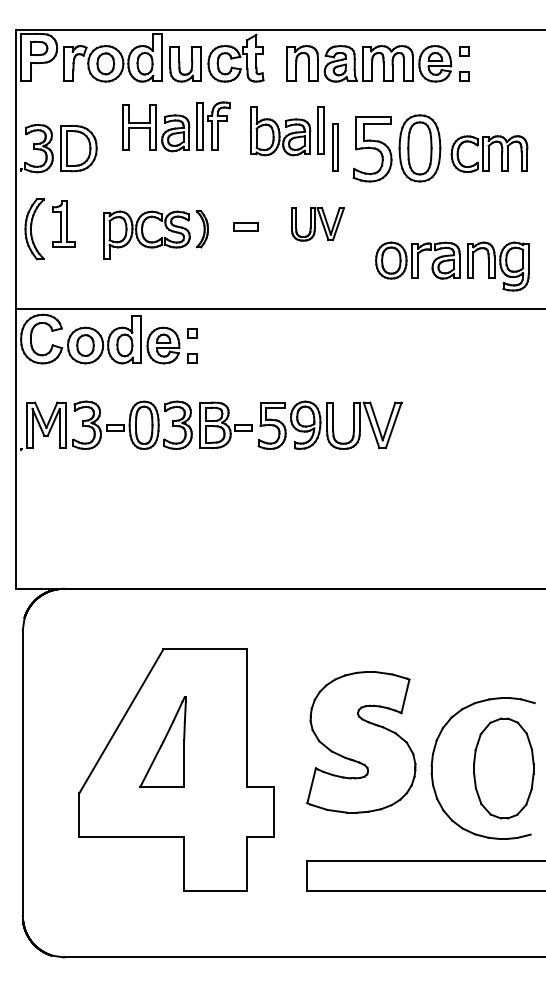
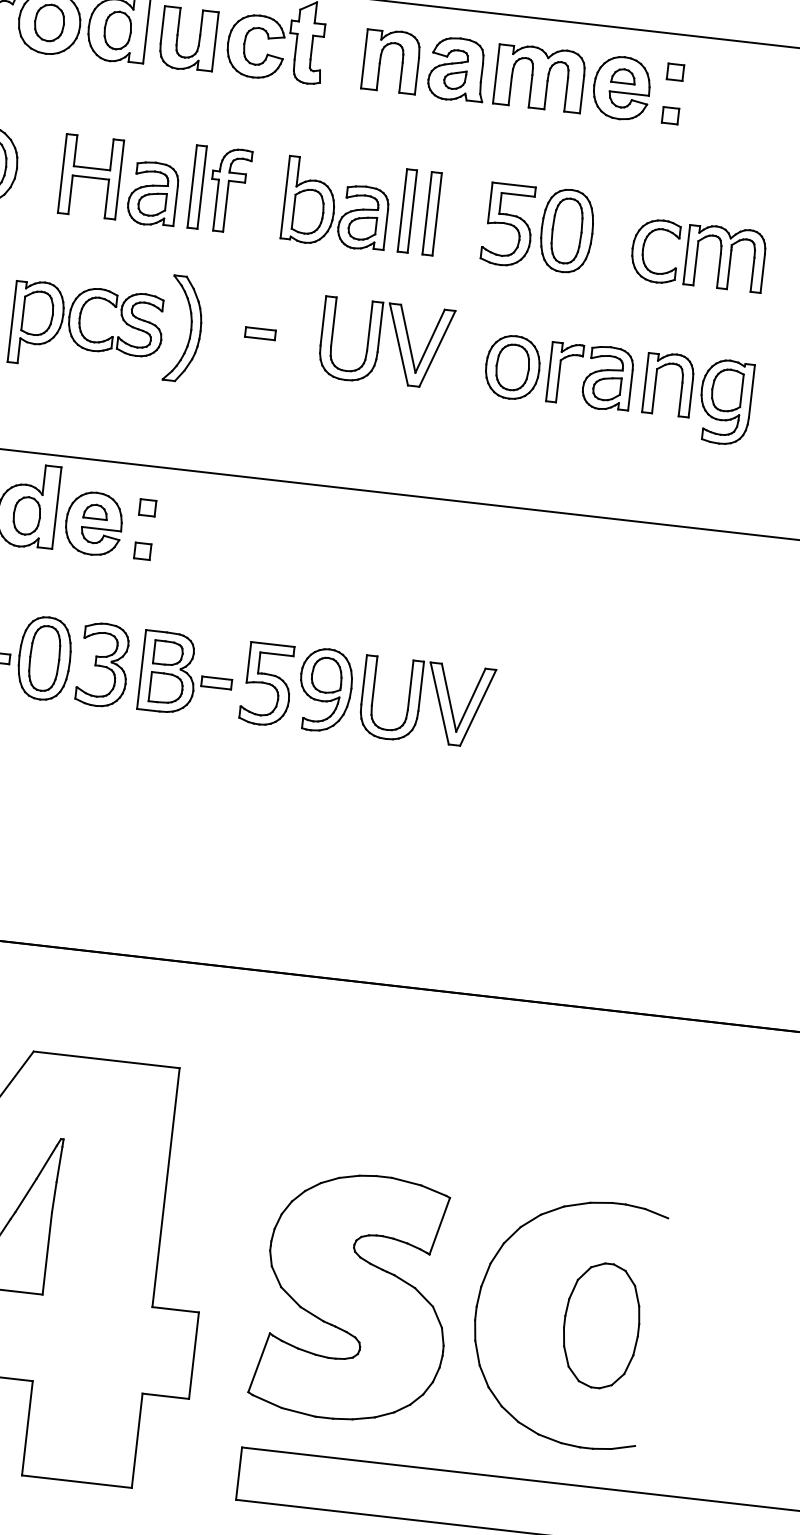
part: (176, 126) -> (155, 182), moved
part: (287, 131) -> (348, 205), moved
part: (396, 148) -> (537, 227), size x0.71
part: (317, 224) -> (385, 343), size x1.43
part: (245, 226) -> (260, 333), size x0.71
part: (202, 229) -> (184, 329), size x1.67
part: (452, 266) -> (617, 389), moved
part: (361, 742) -> (354, 1297), moved
part: (503, 768) -> (600, 1325), size x0.71

